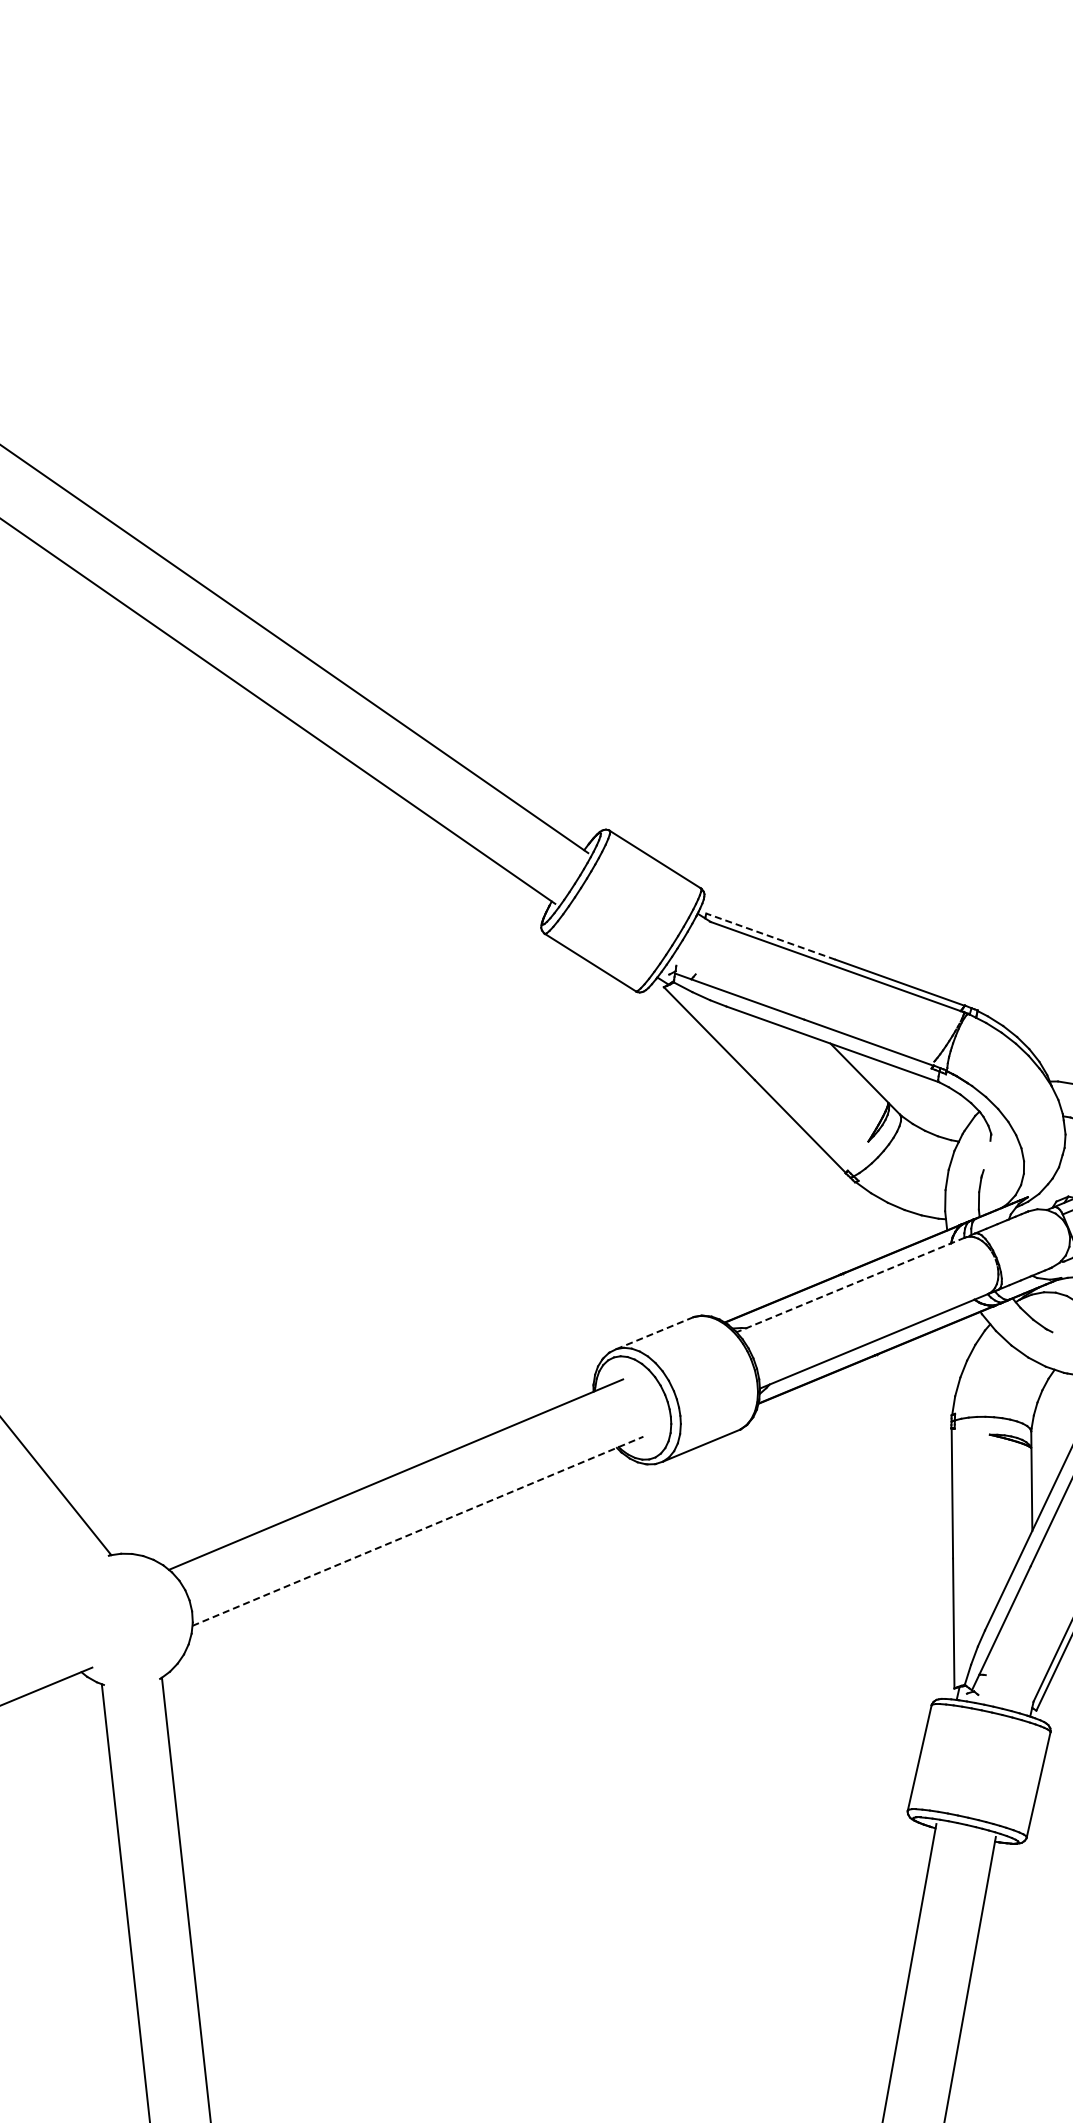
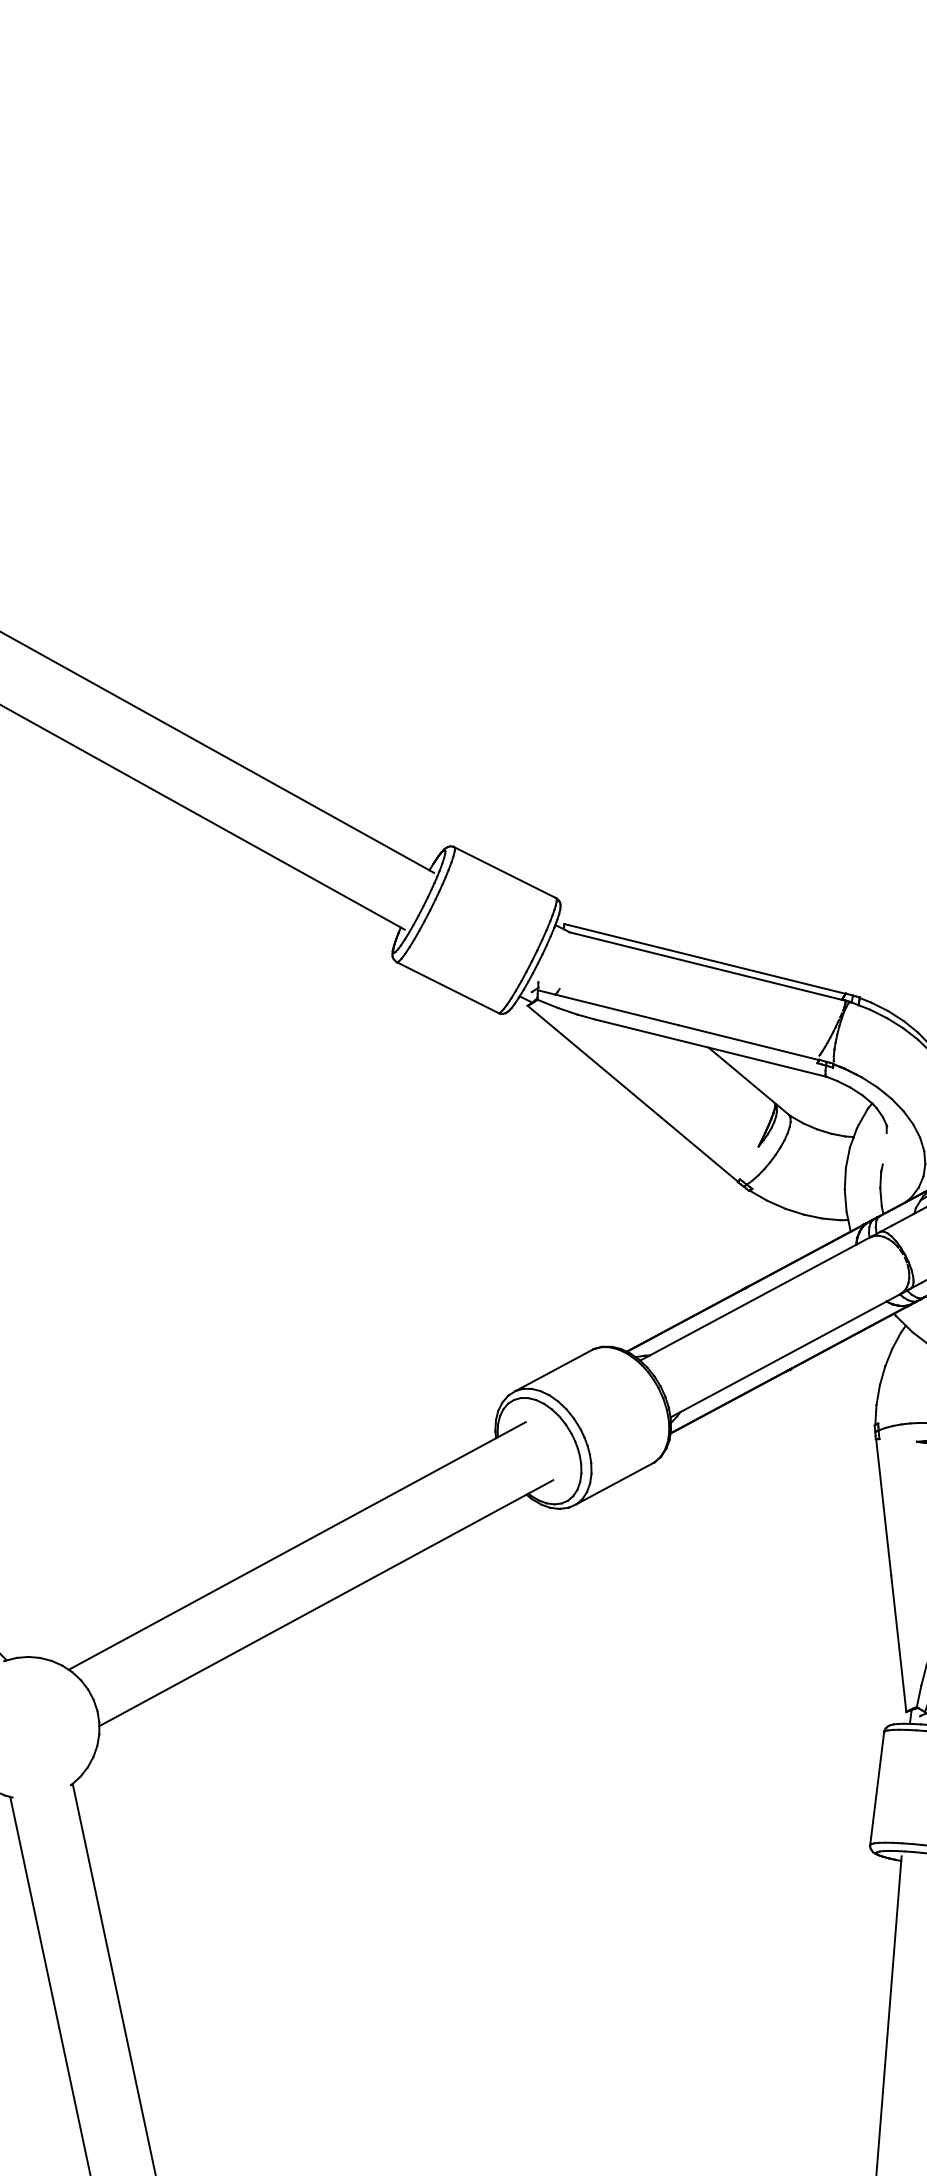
line: (770, 936) -> (634, 941), dashed -> solid
line: (855, 1283) -> (759, 1296), dashed -> solid
line: (655, 1333) -> (555, 1370), dashed -> solid
line: (417, 1531) -> (325, 1603), dashed -> solid

